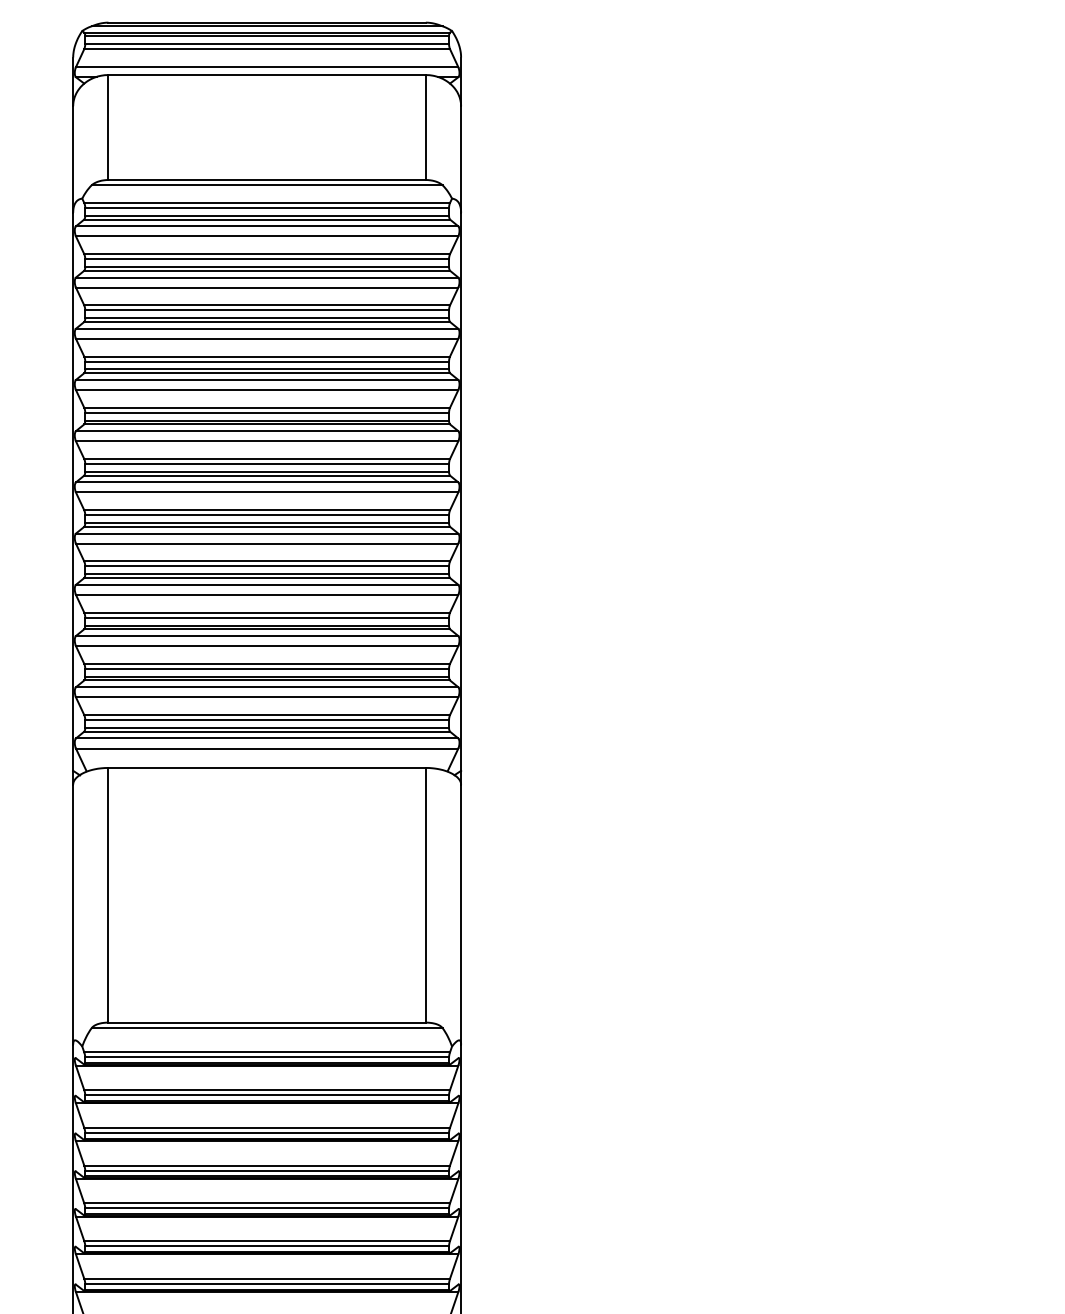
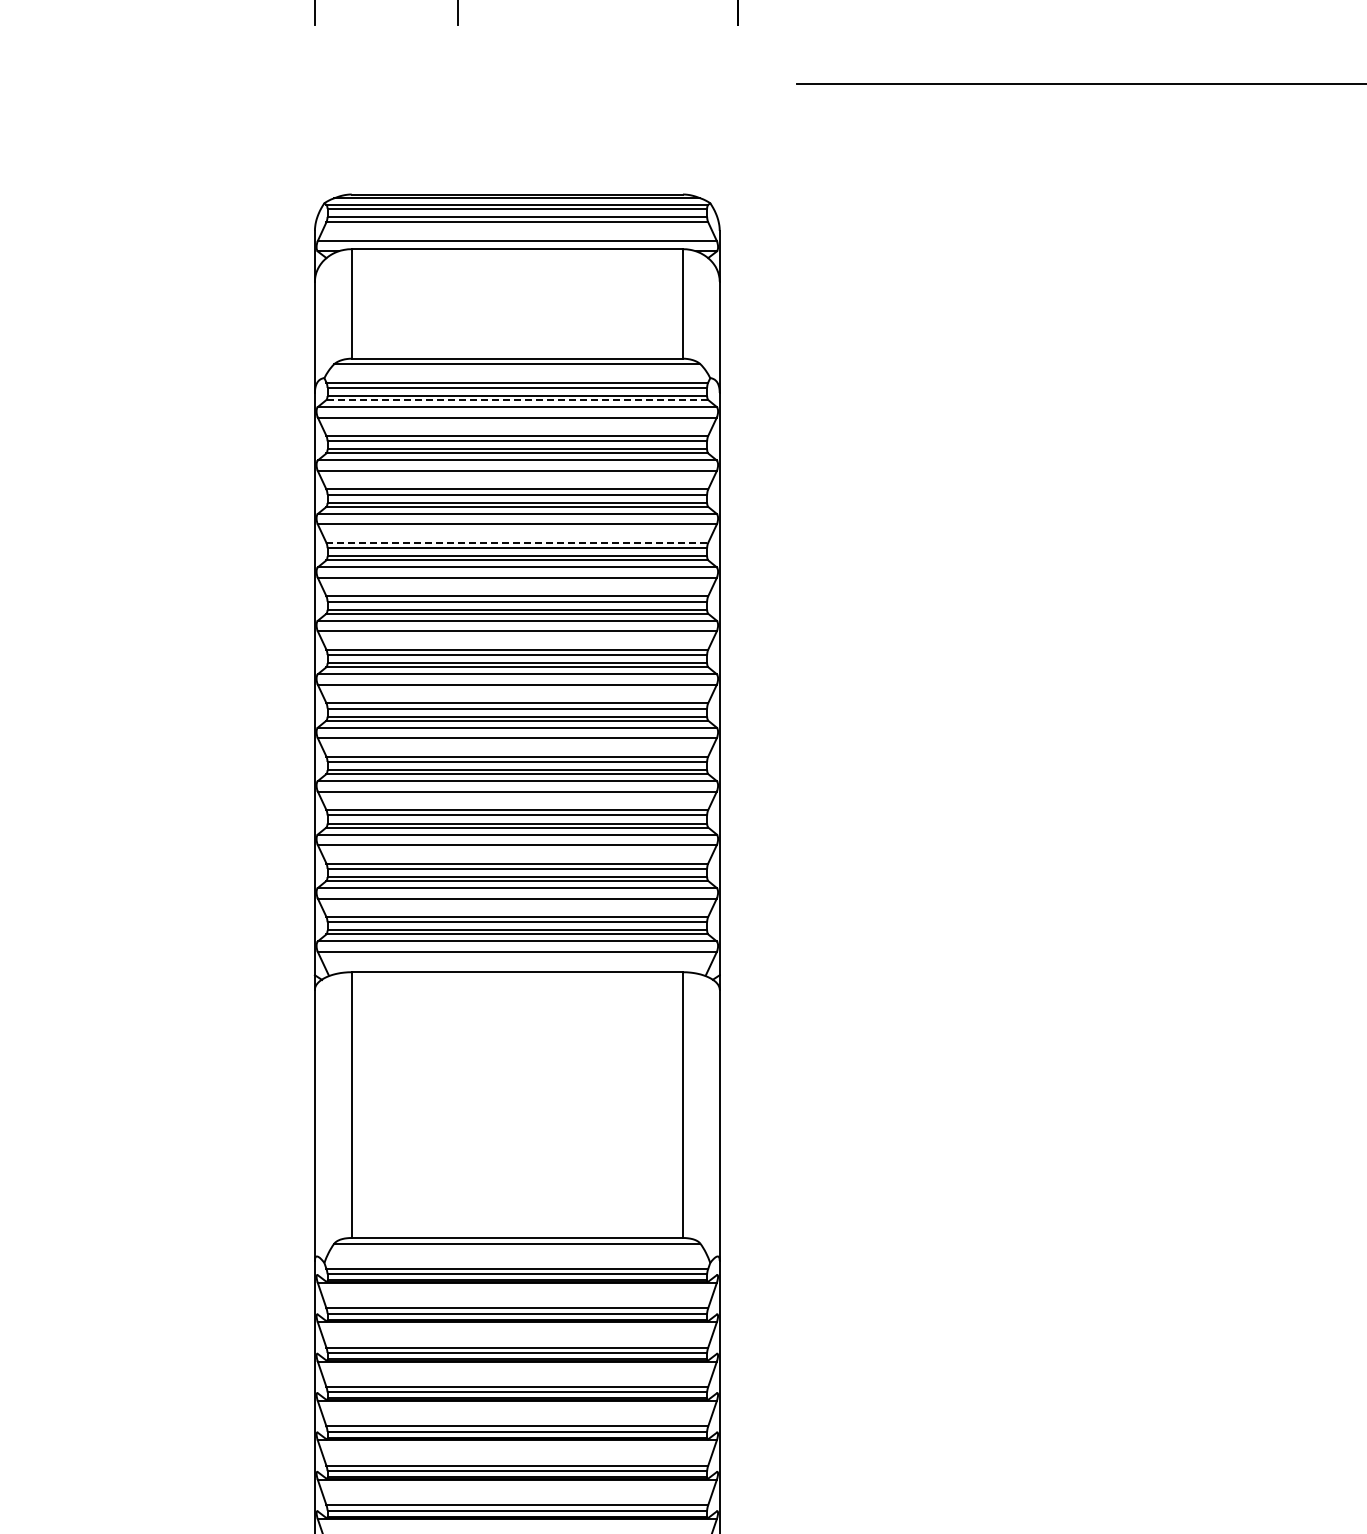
line: (267, 220) -> (517, 400), solid -> dashed
line: (267, 356) -> (517, 542), solid -> dashed

